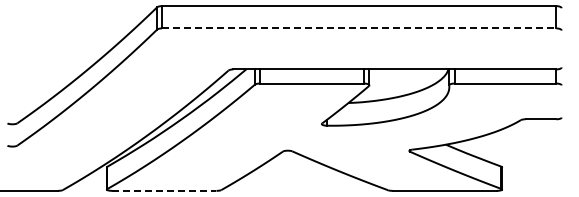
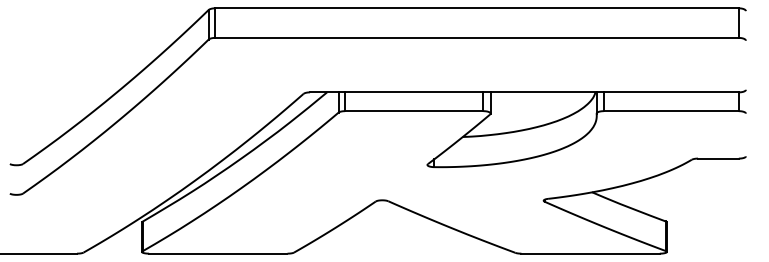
line: (359, 28) -> (477, 38), dashed -> solid
line: (164, 190) -> (218, 253), dashed -> solid

